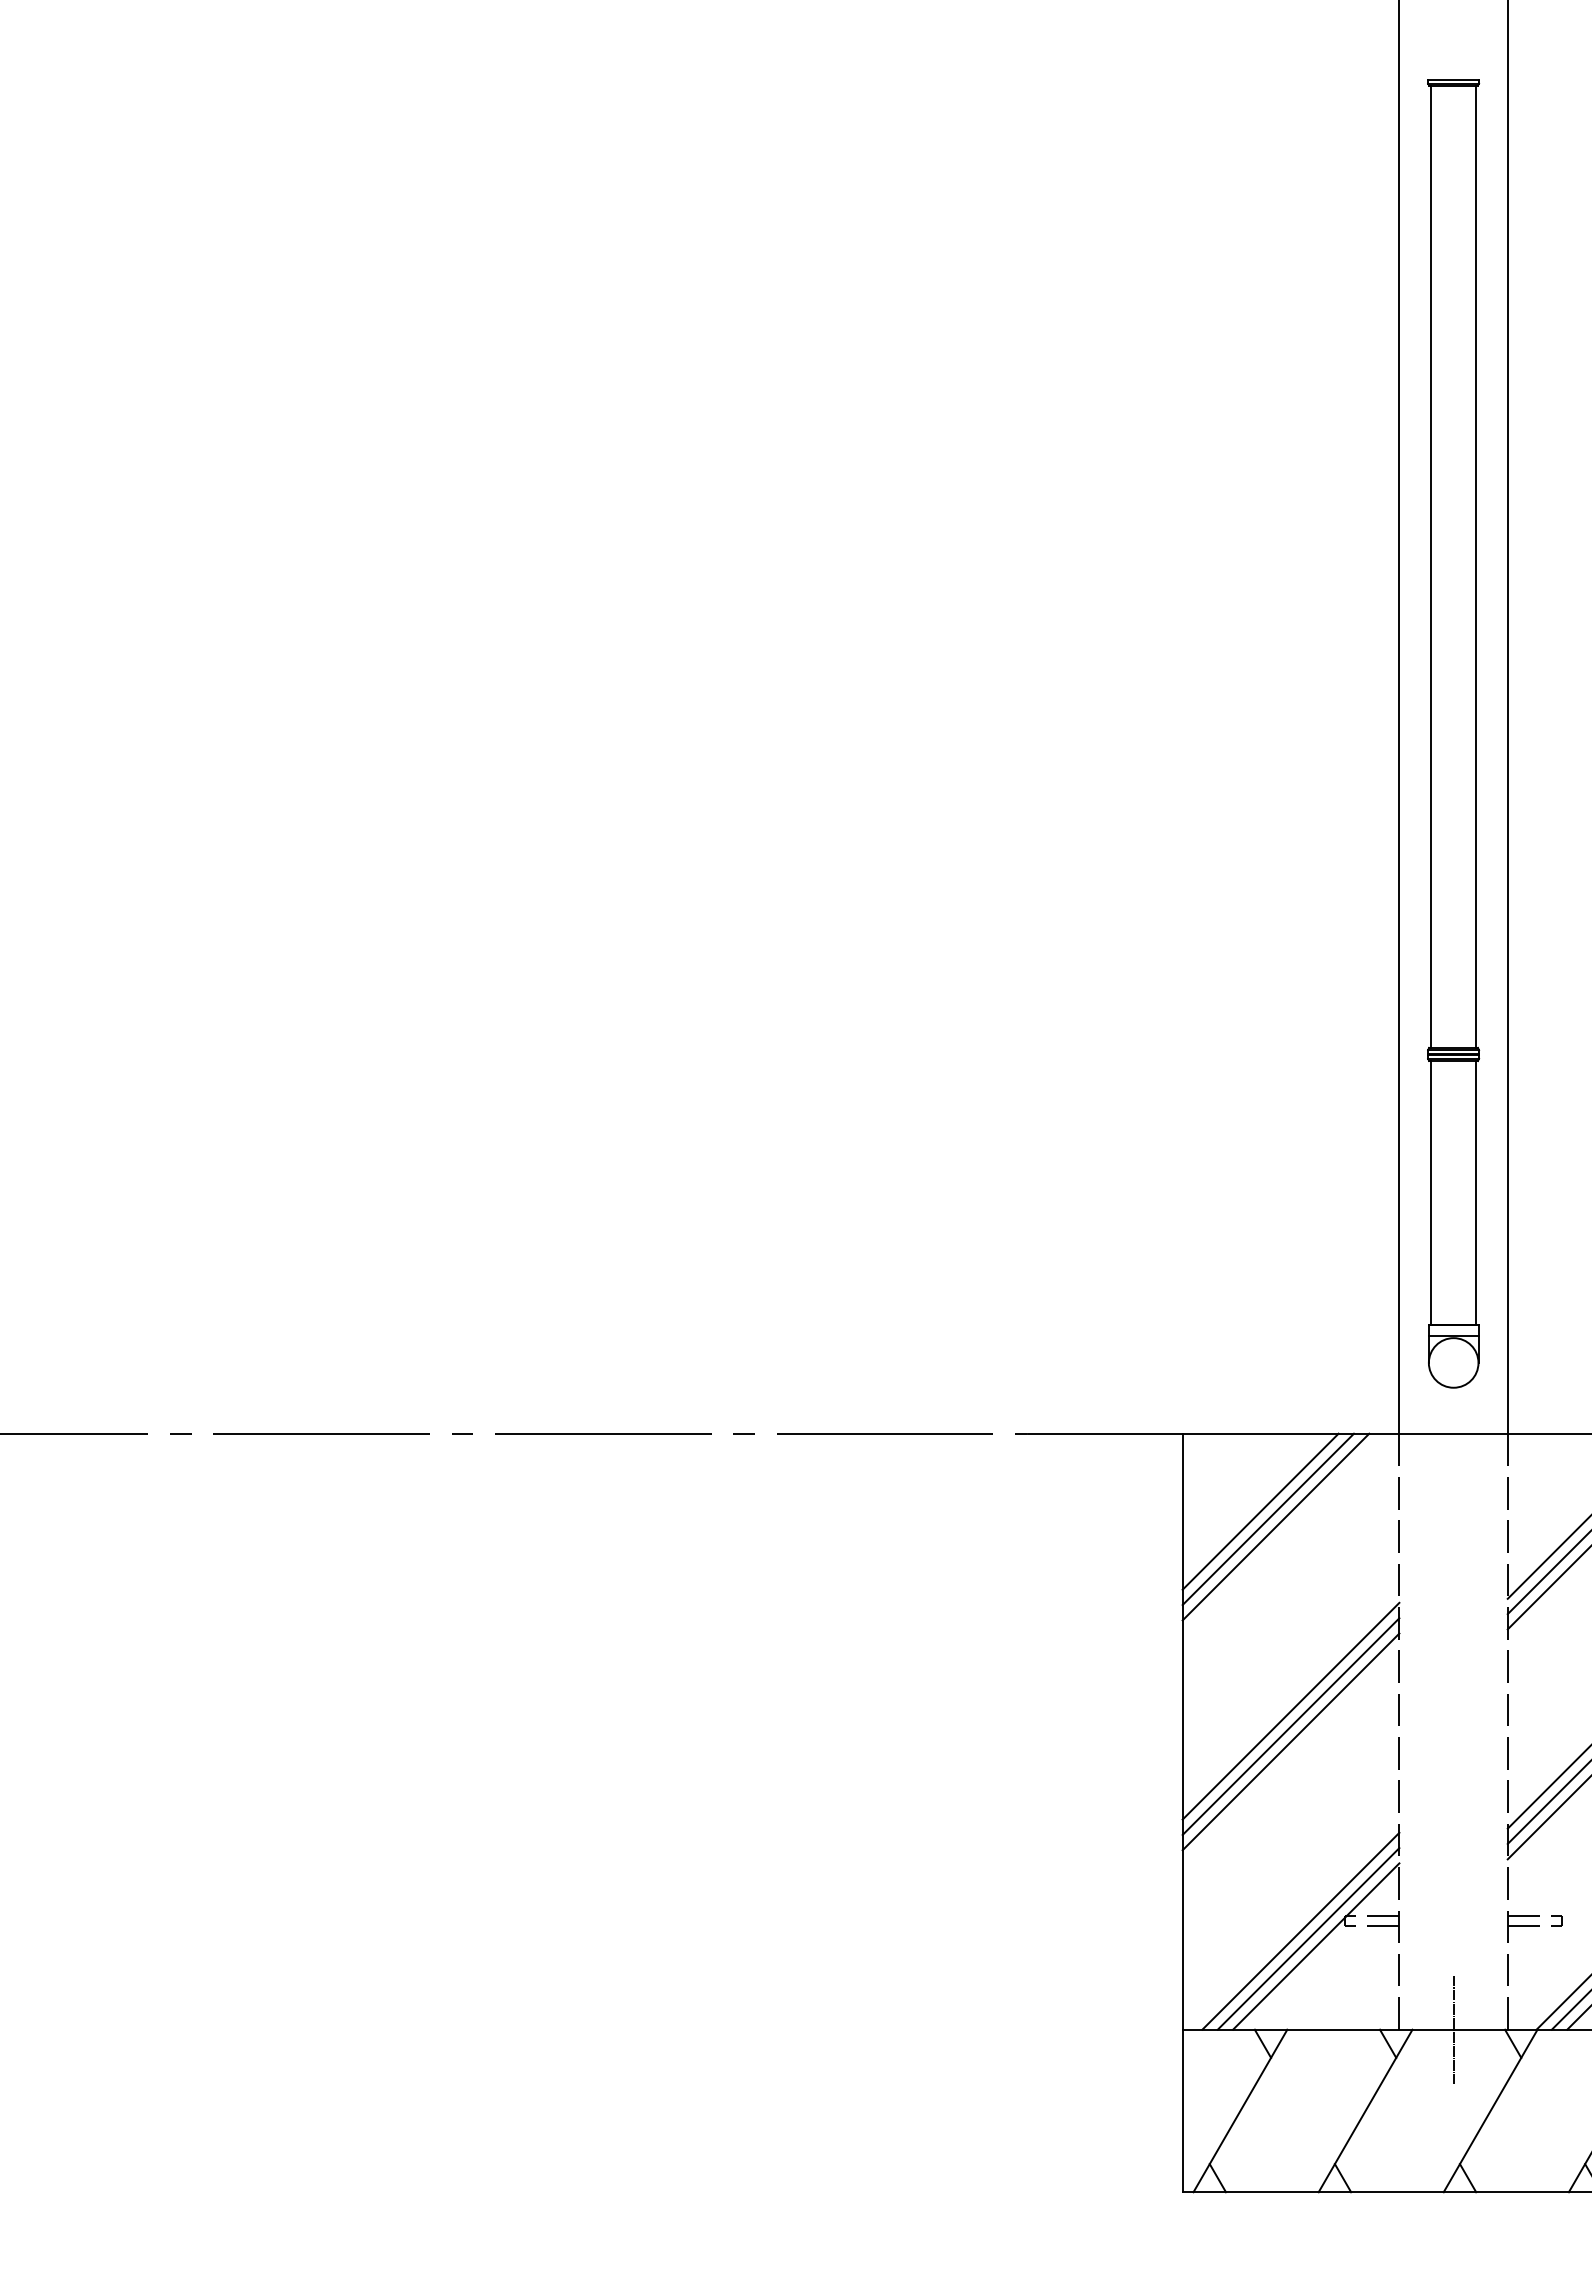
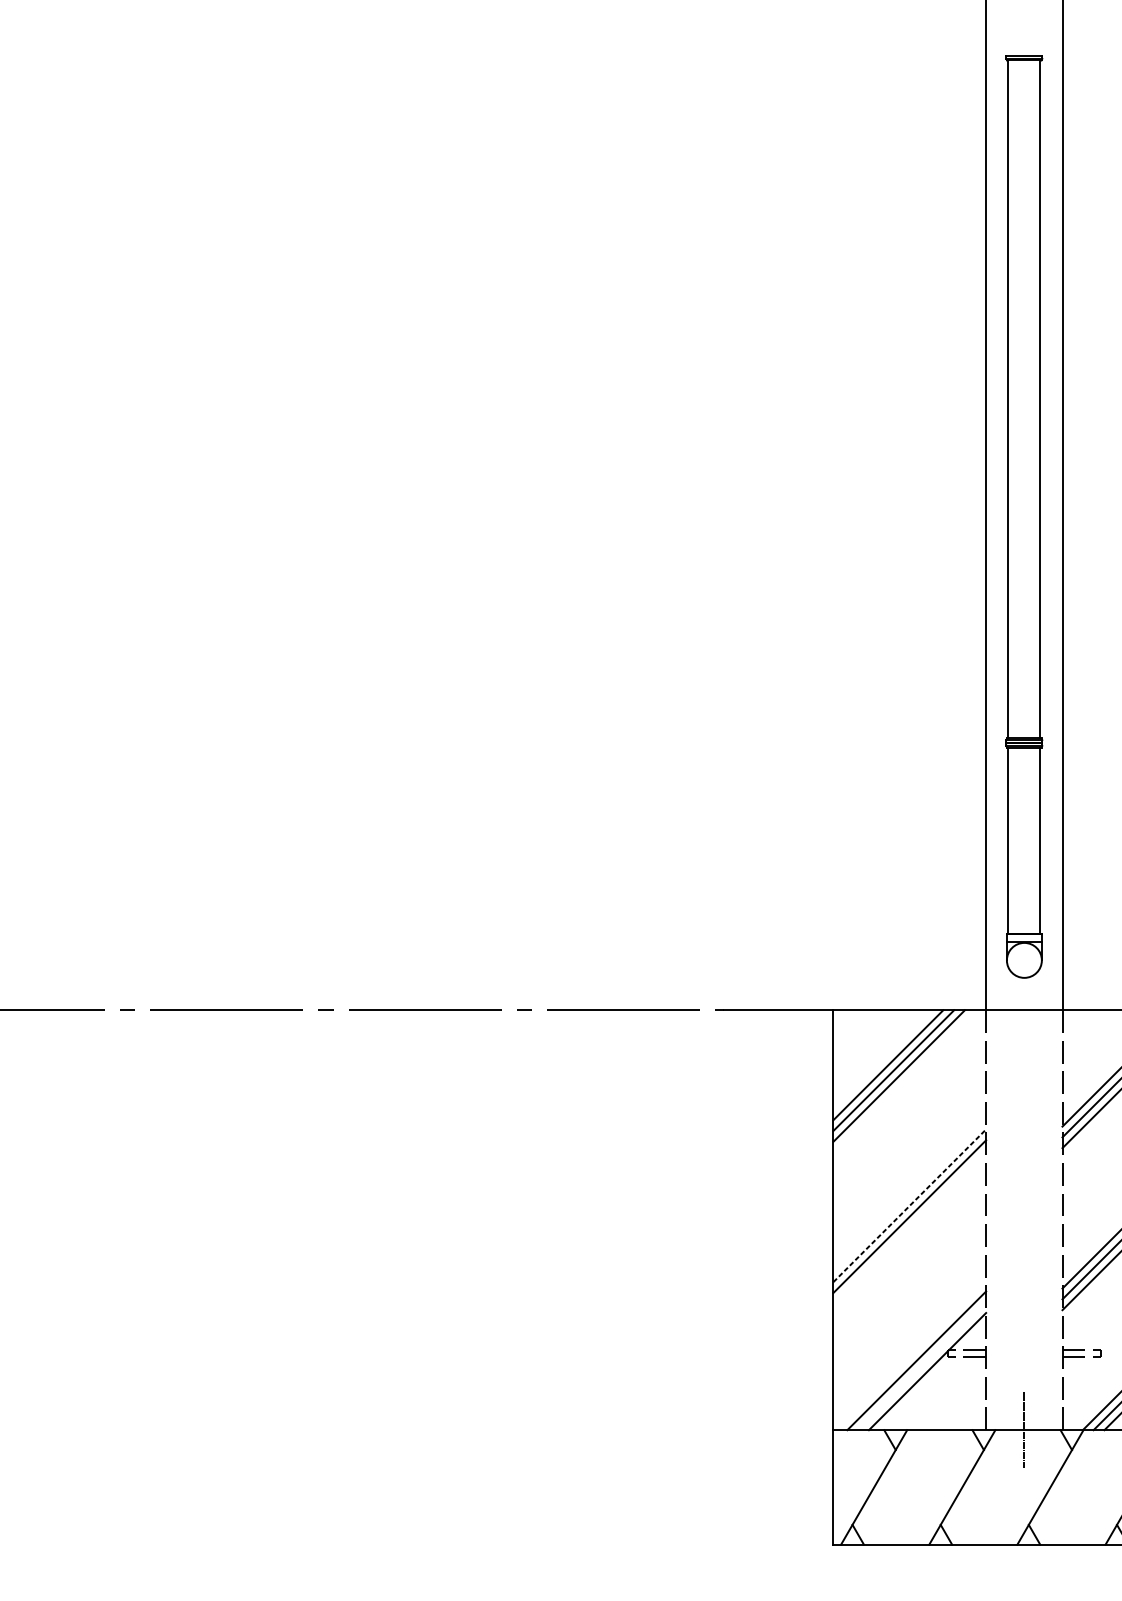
line: (1291, 1710) -> (910, 1205), solid -> dashed
line: (1290, 1741) -> (909, 1227), removed
line: (1308, 1938) -> (922, 1365), removed

